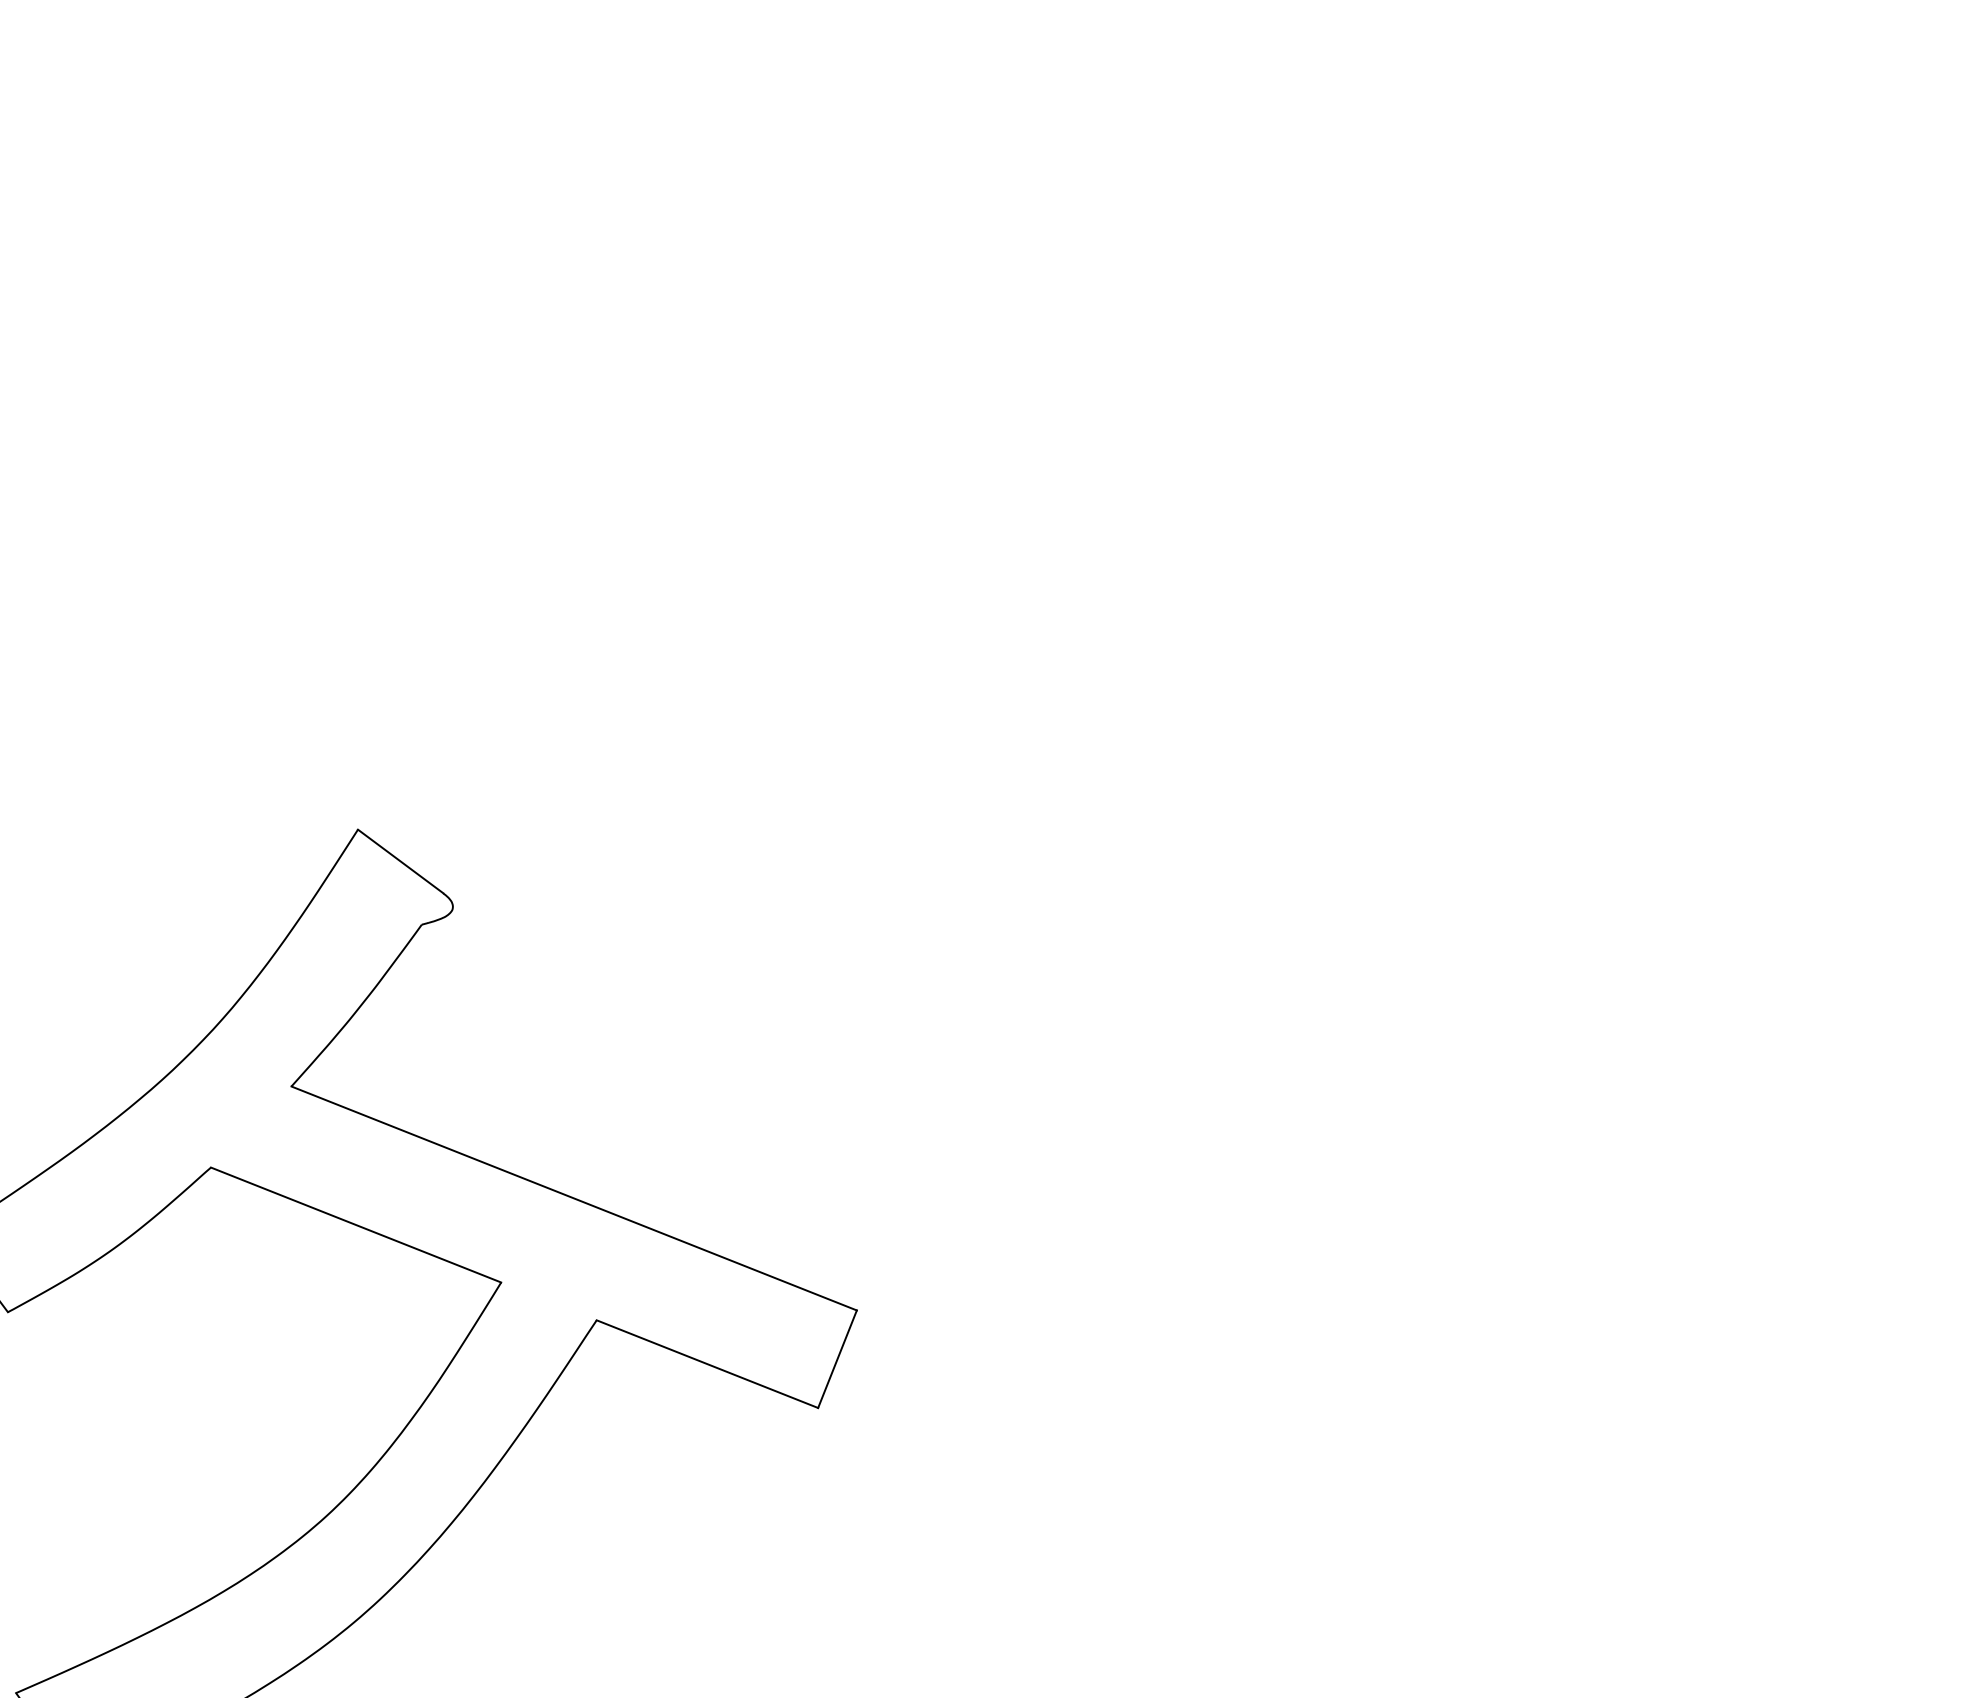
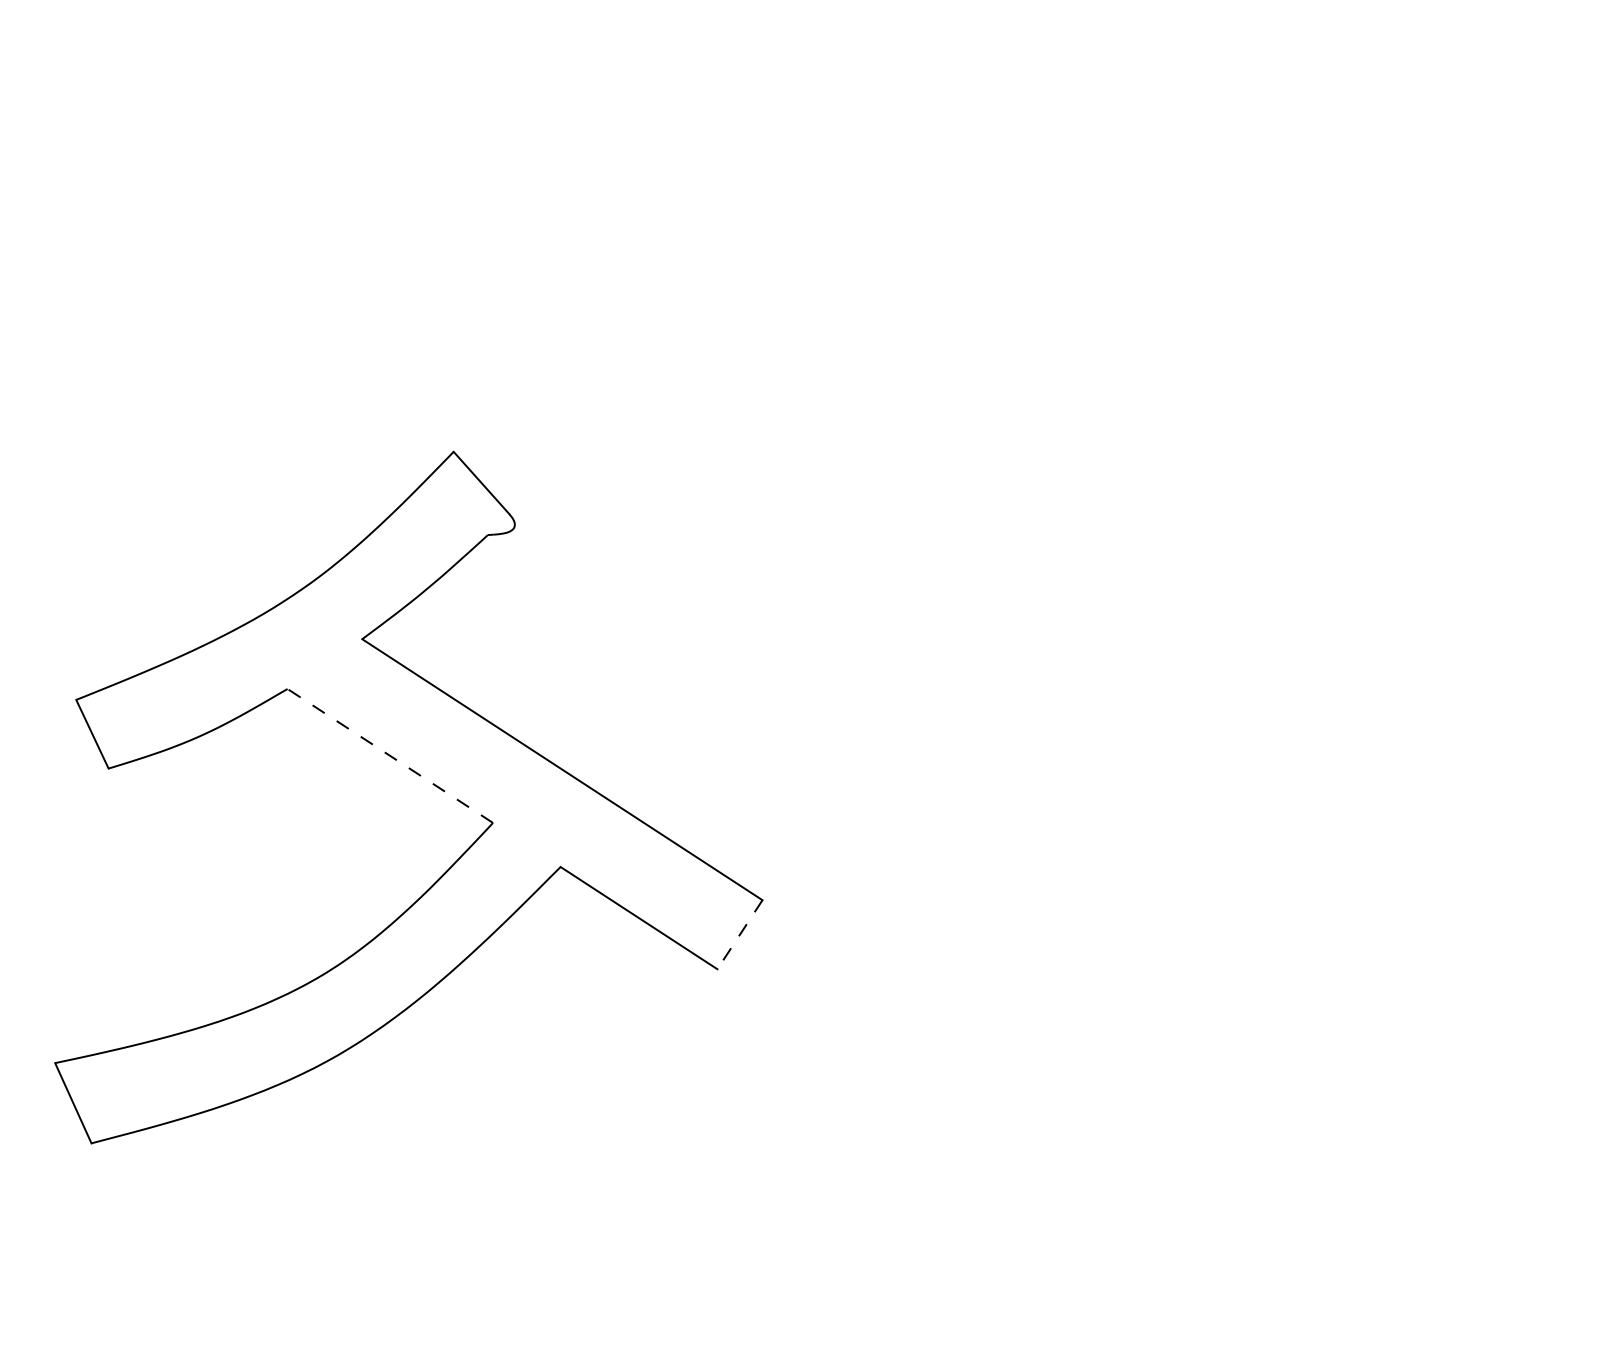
line: (356, 1224) -> (390, 755), solid -> dashed
line: (837, 1360) -> (739, 935), solid -> dashed

